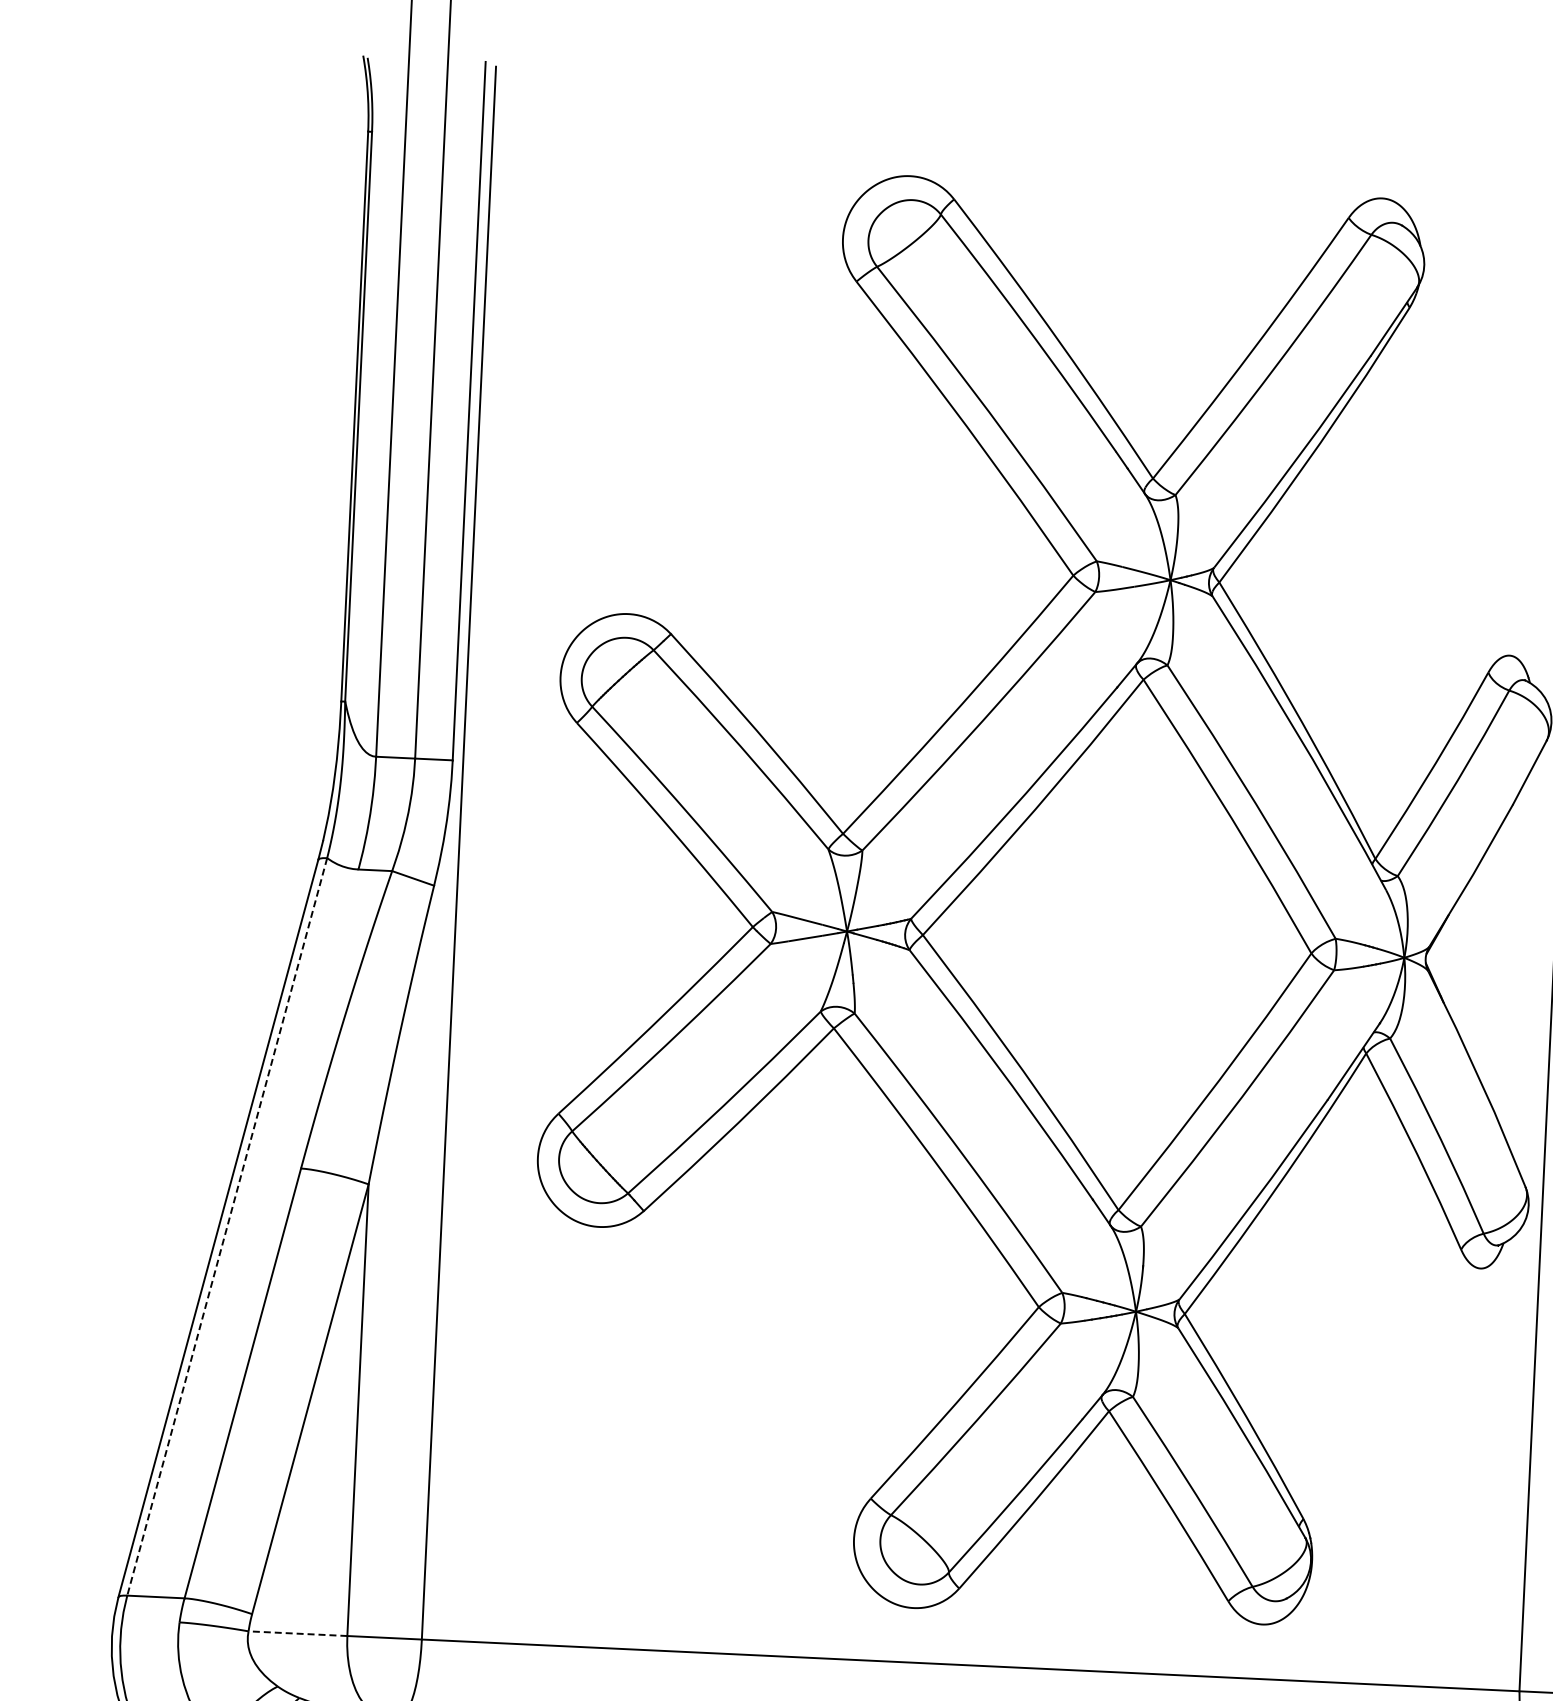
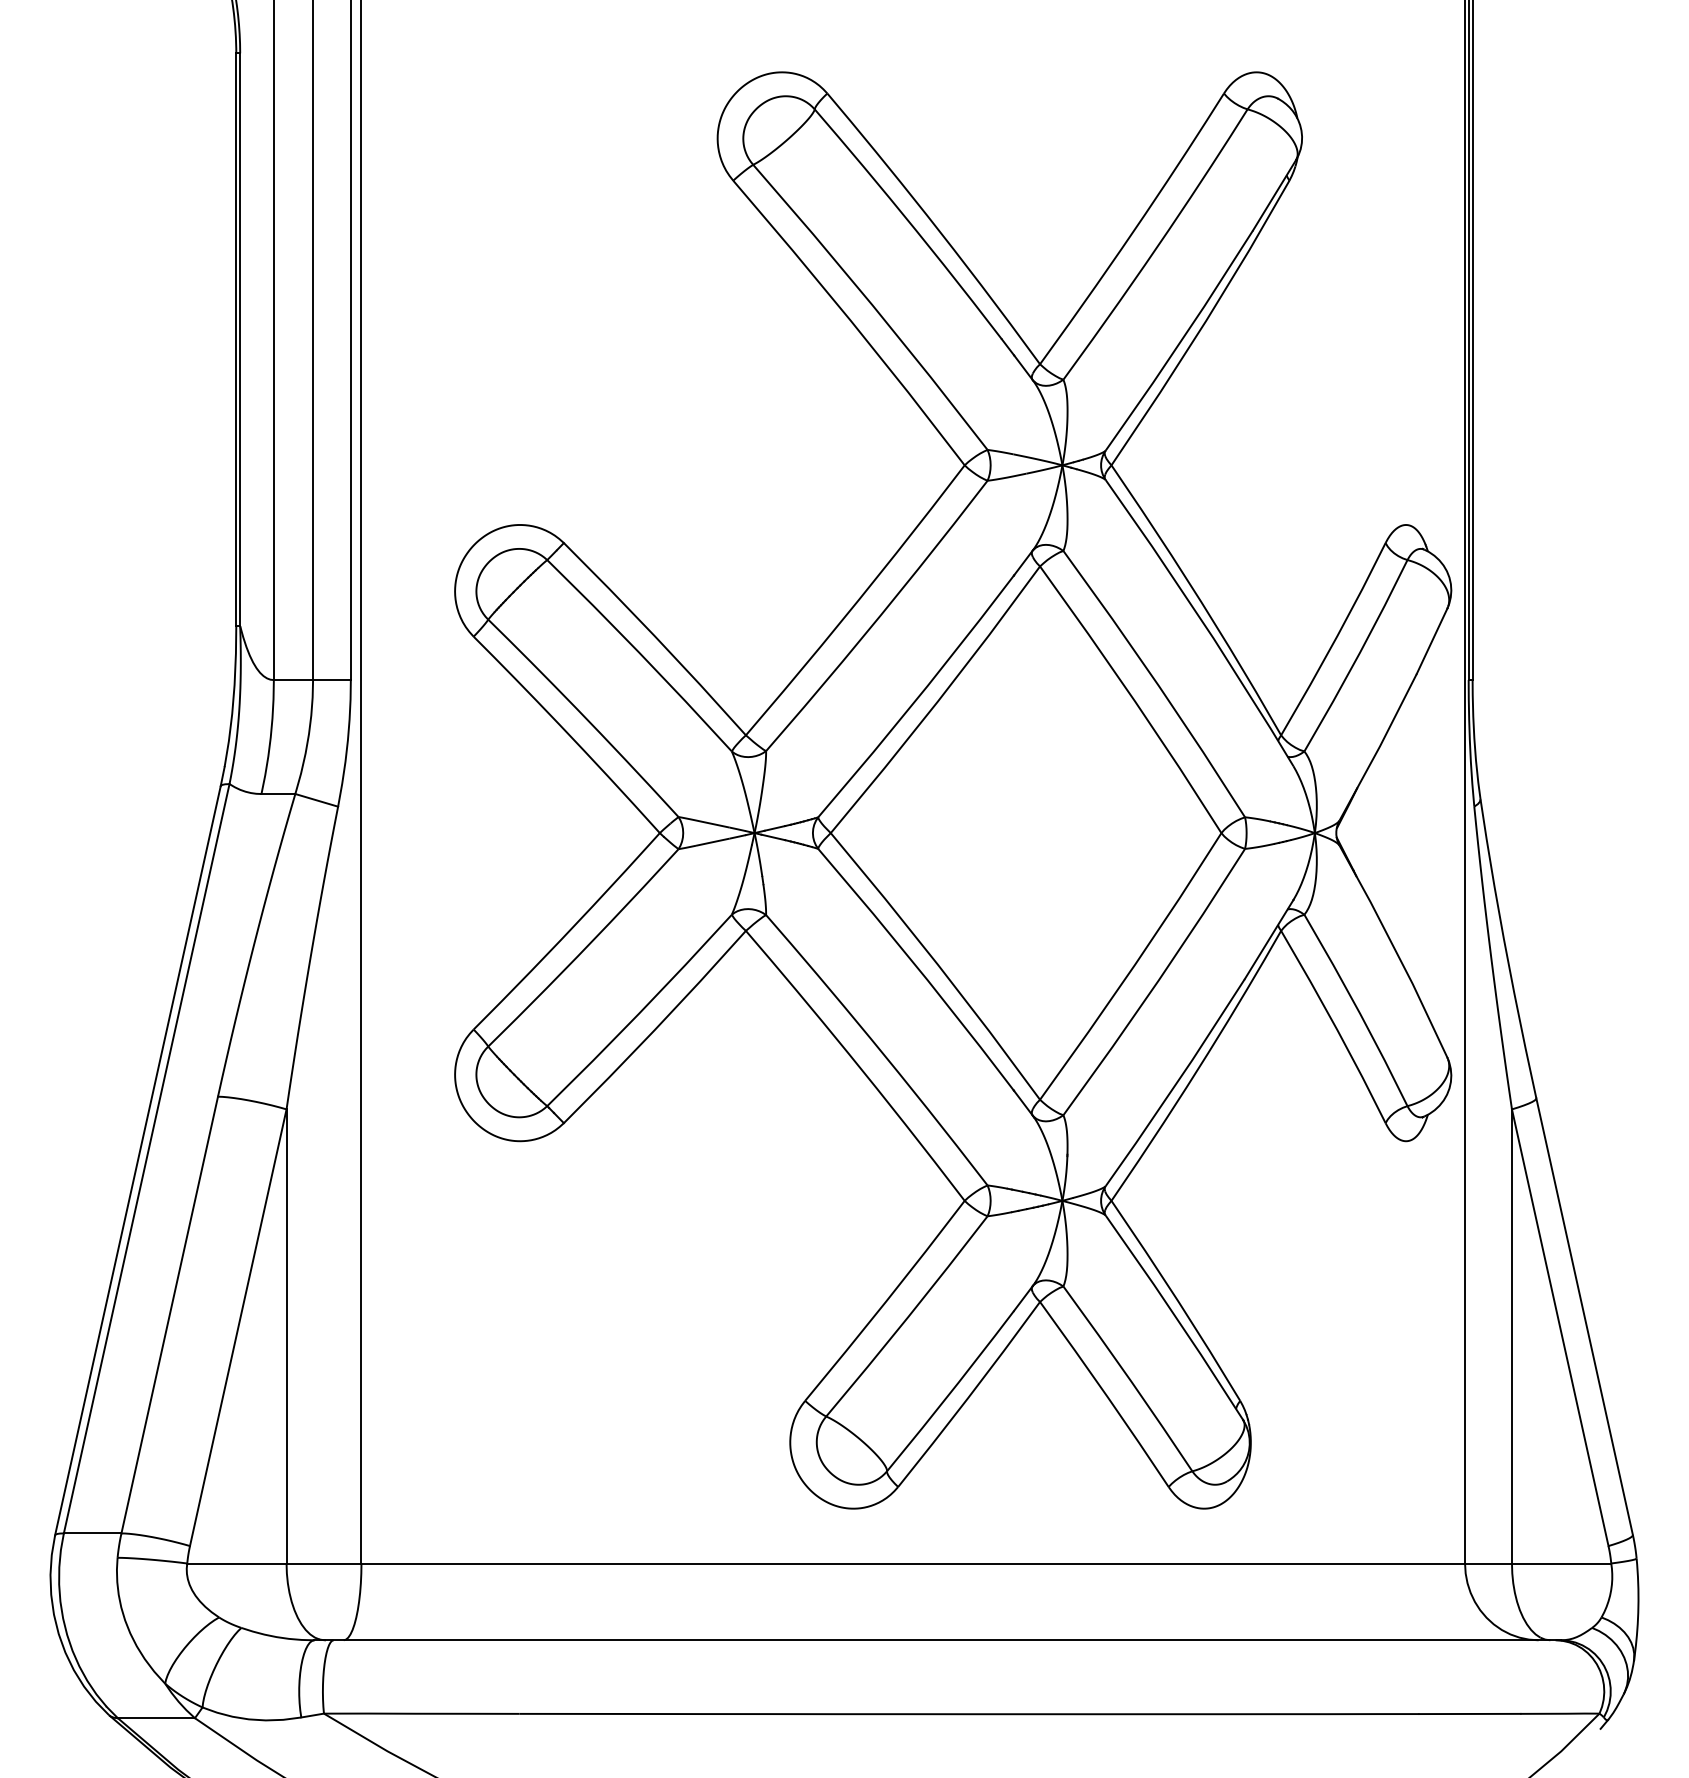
line: (227, 1226) -> (146, 1158), dashed -> solid
line: (297, 1633) -> (236, 1563), dashed -> solid

